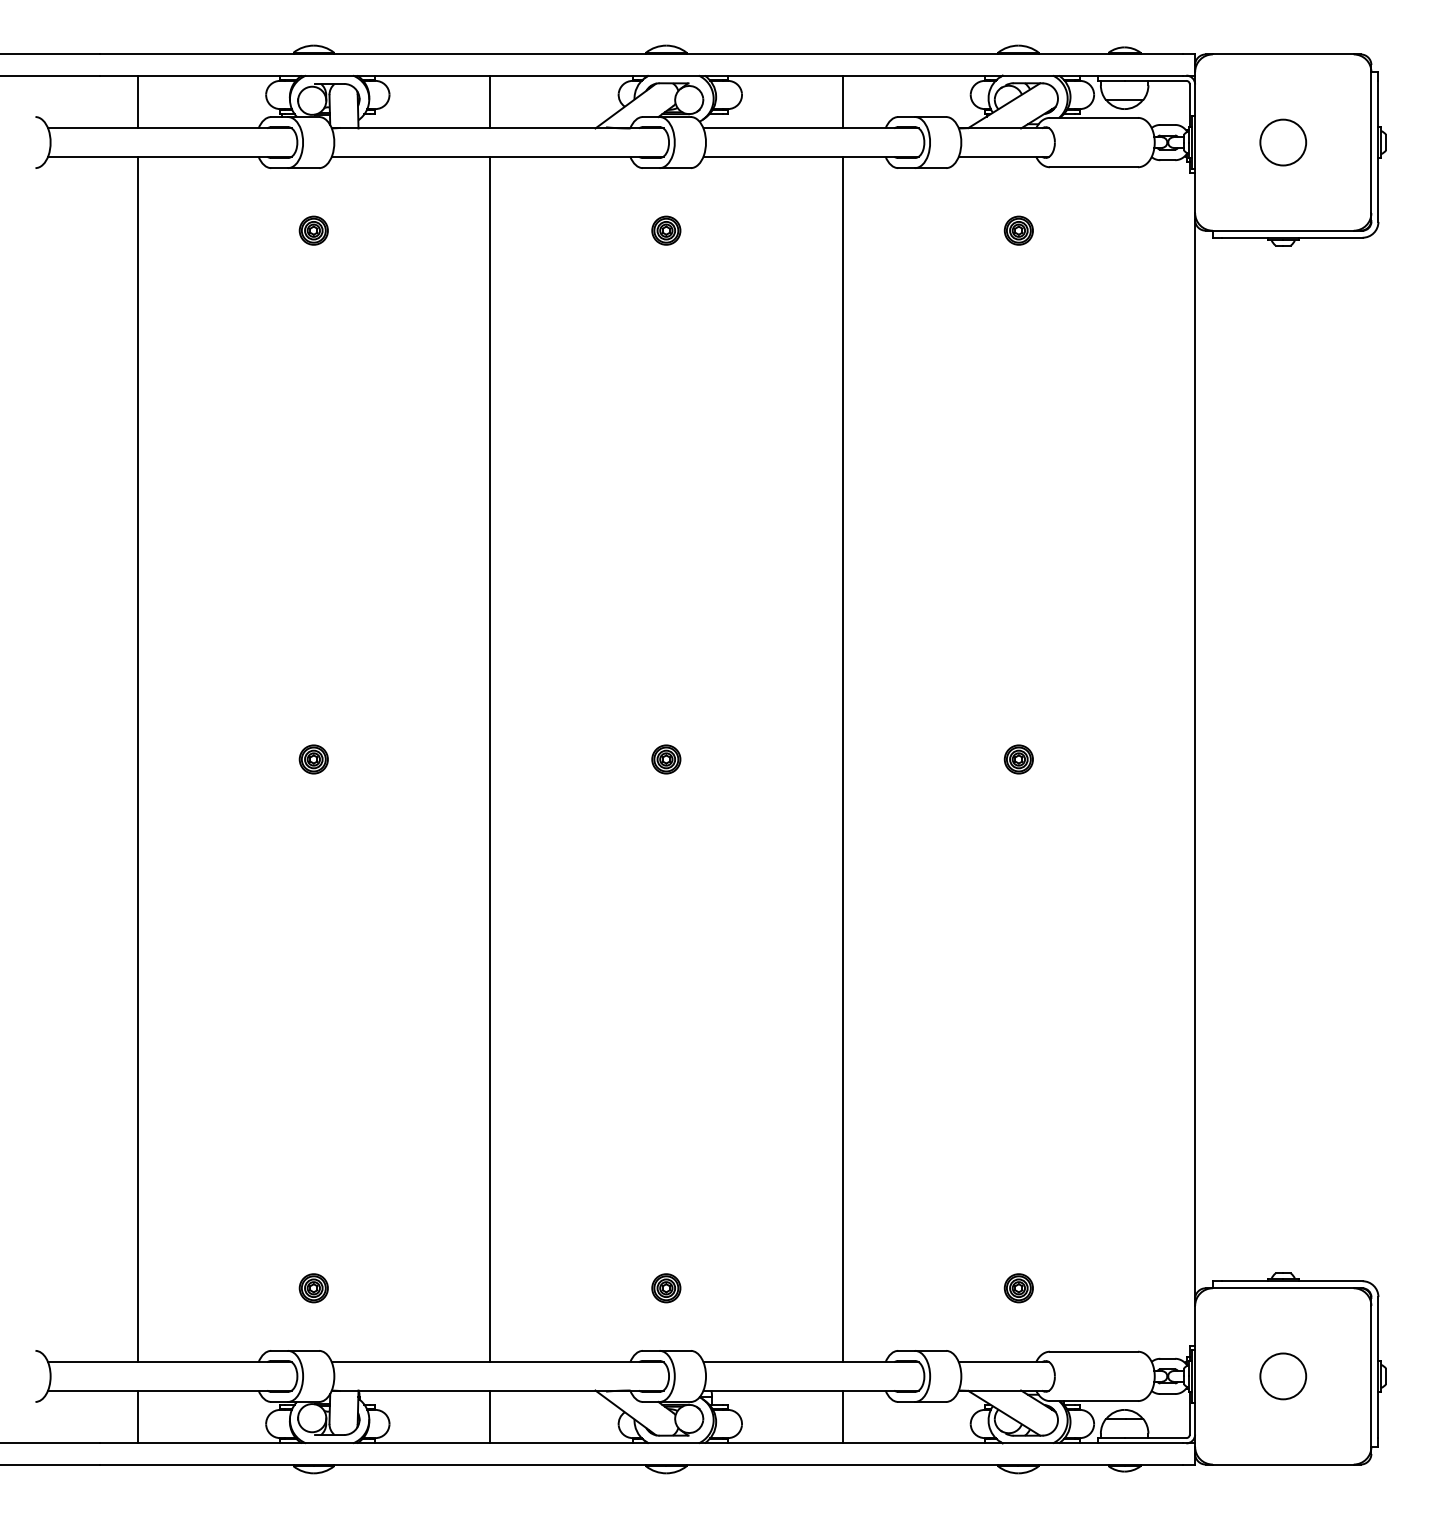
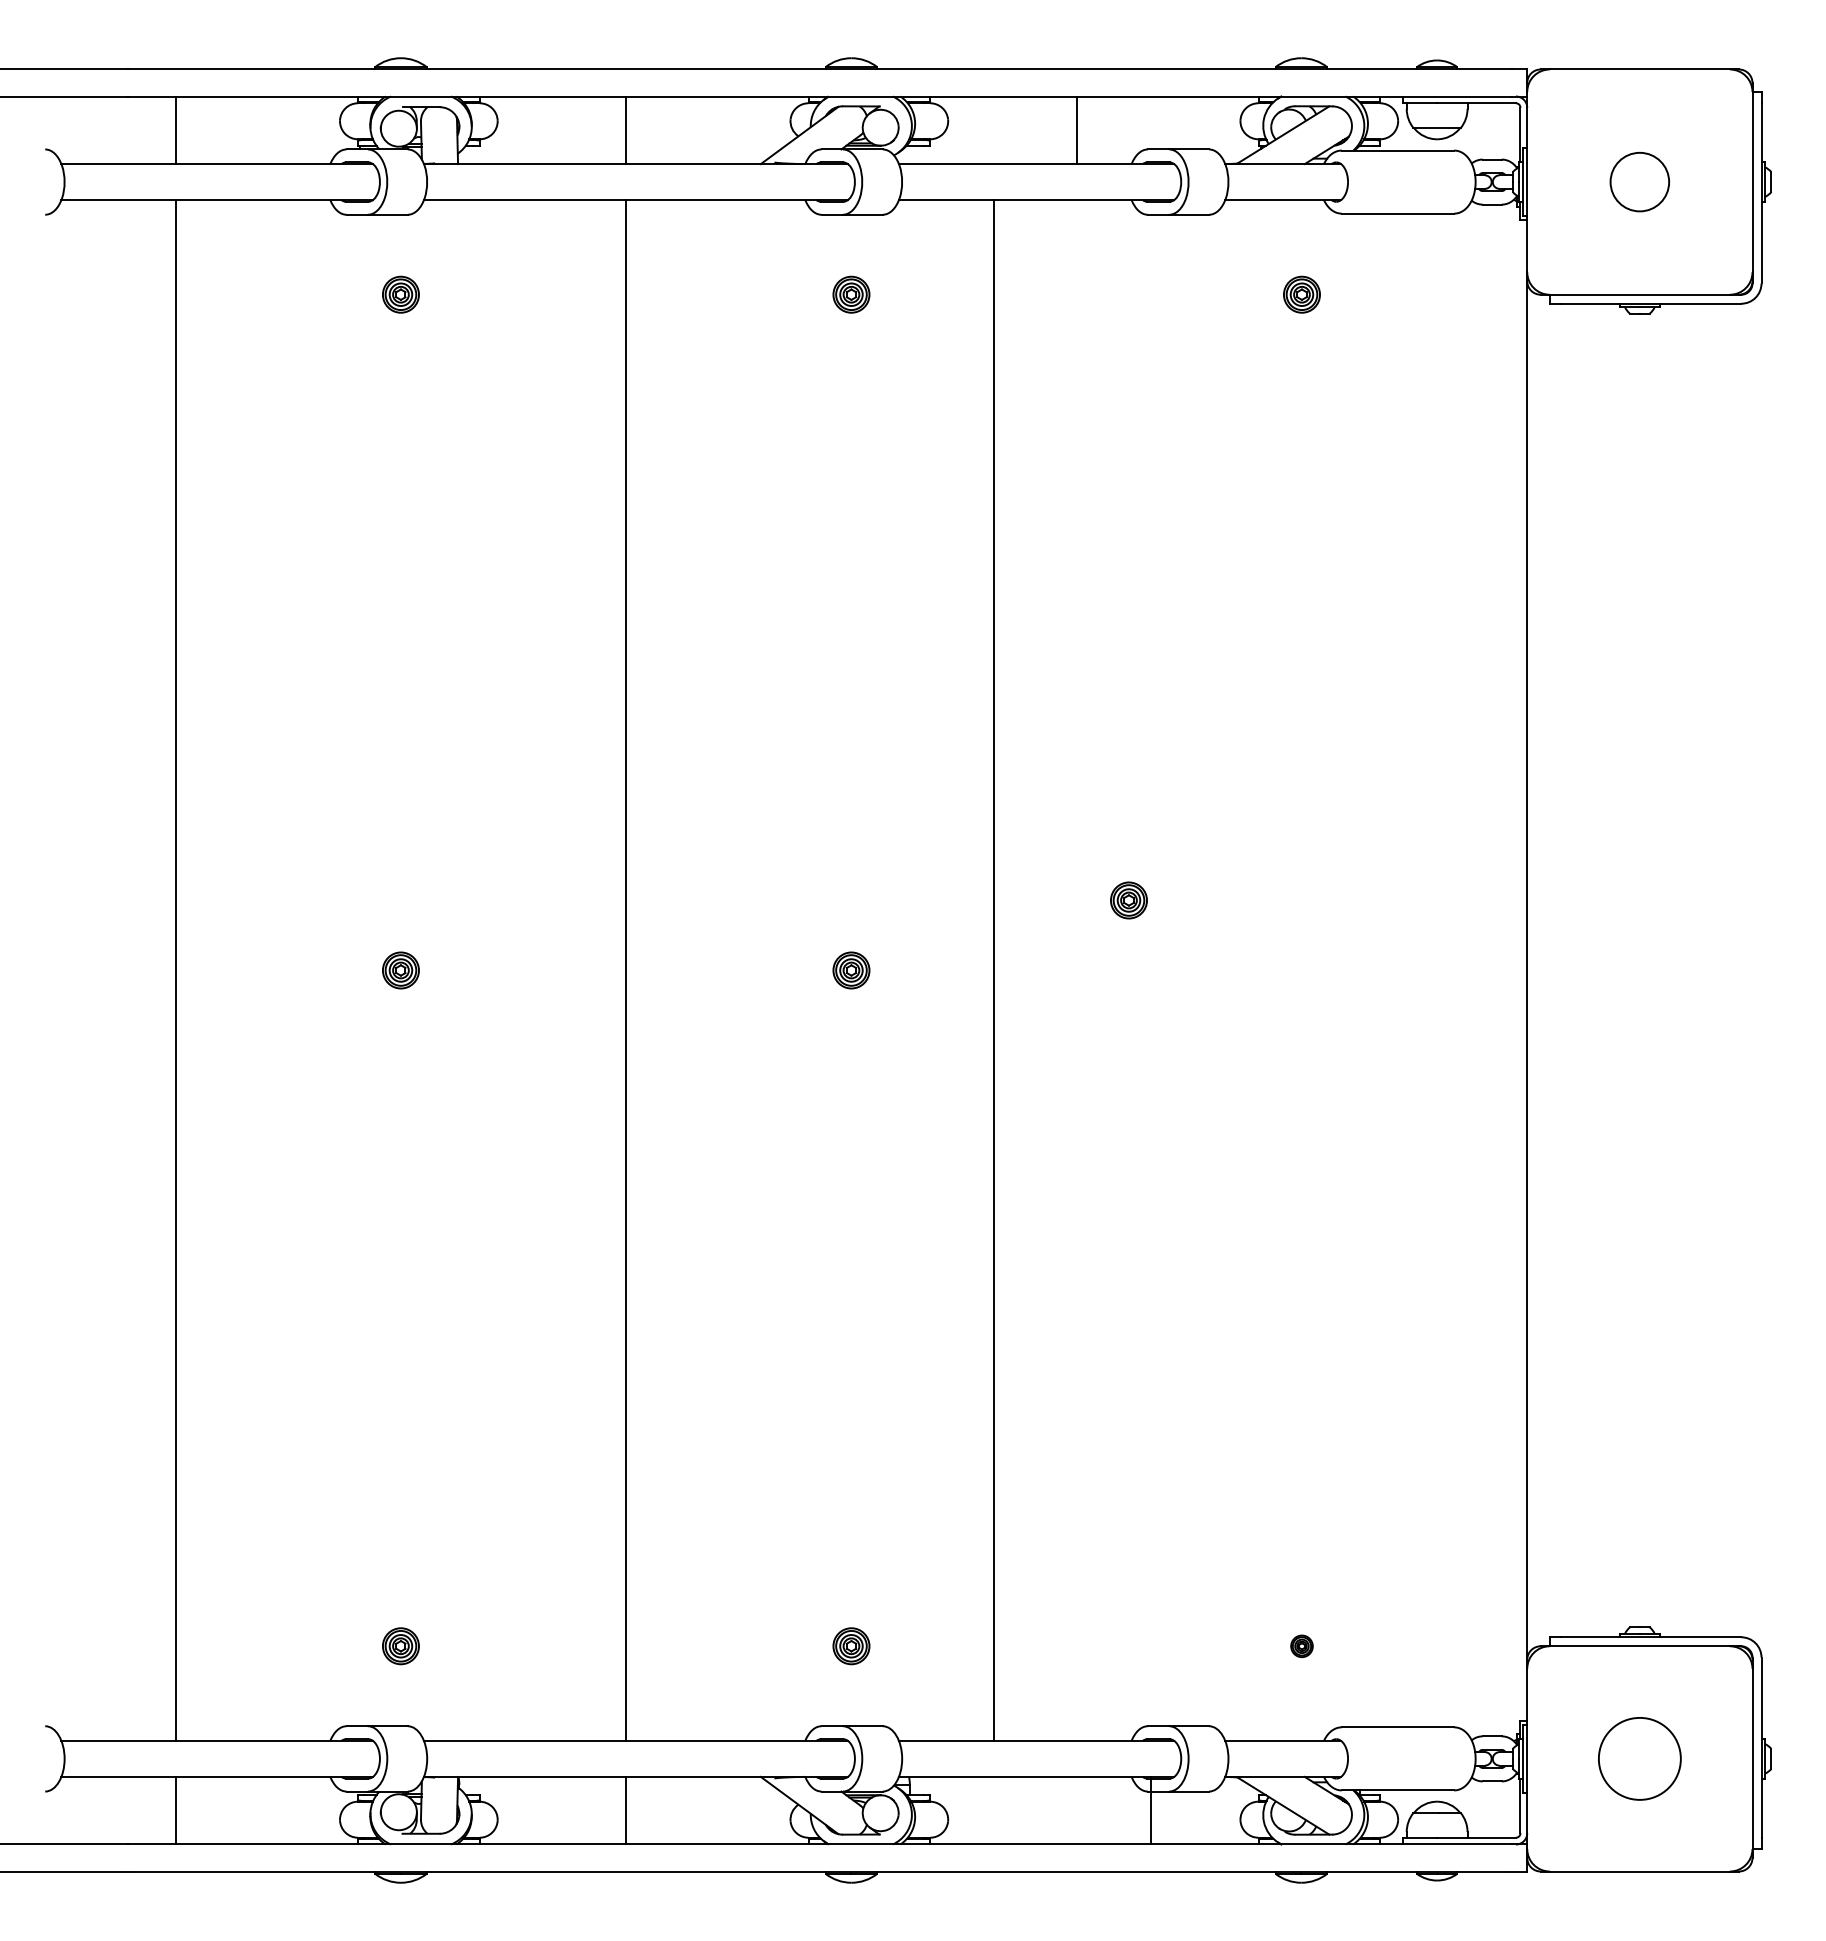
line: (842, 759) -> (993, 970), moved
part: (1018, 759) -> (1128, 900), moved
part: (1018, 1288) -> (1301, 1646), size x0.6
circle: (1282, 1376) -> (1639, 1758), size x1.4
line: (842, 1416) -> (1150, 1810), moved

